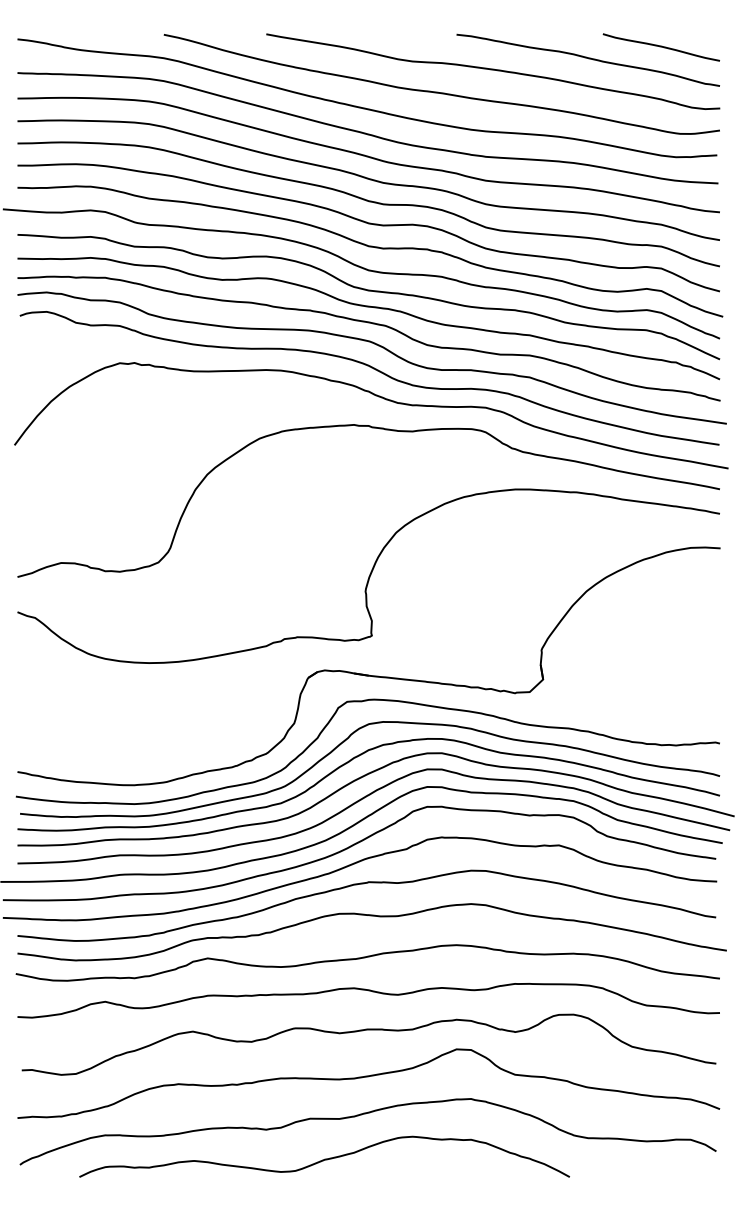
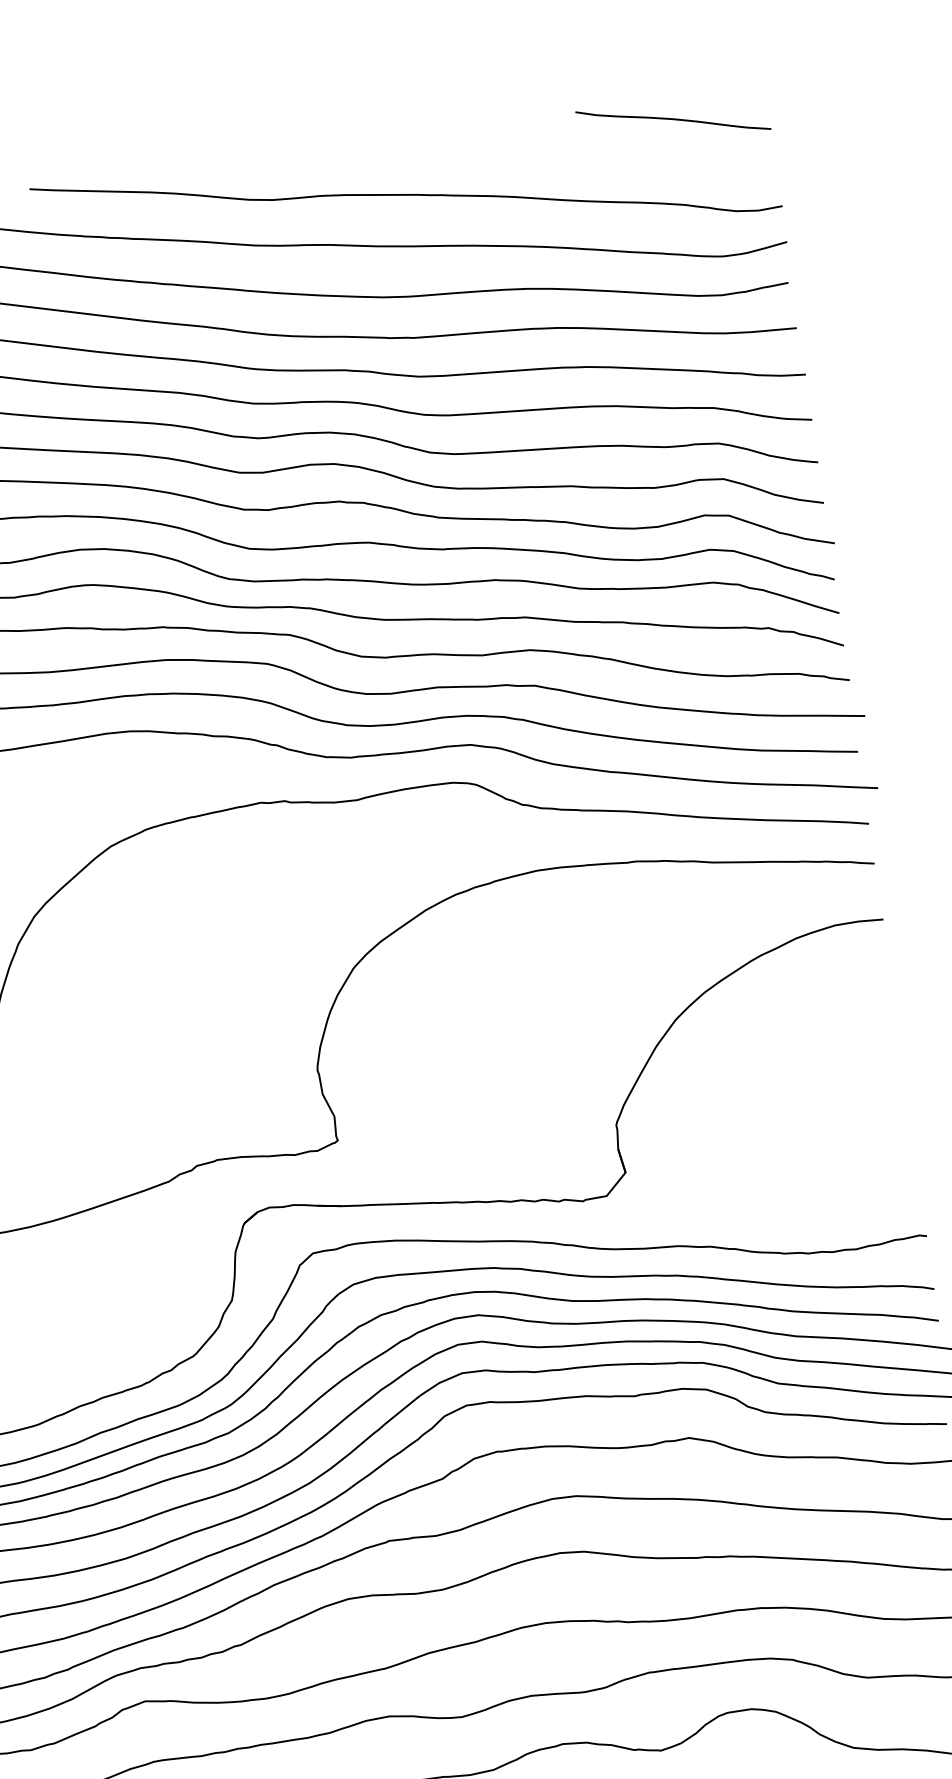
curve: (587, 58) -> (555, 155), removed

